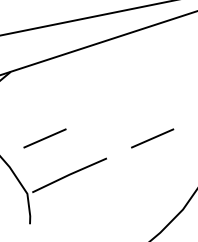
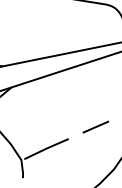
line: (44, 137) -> (31, 126), removed

